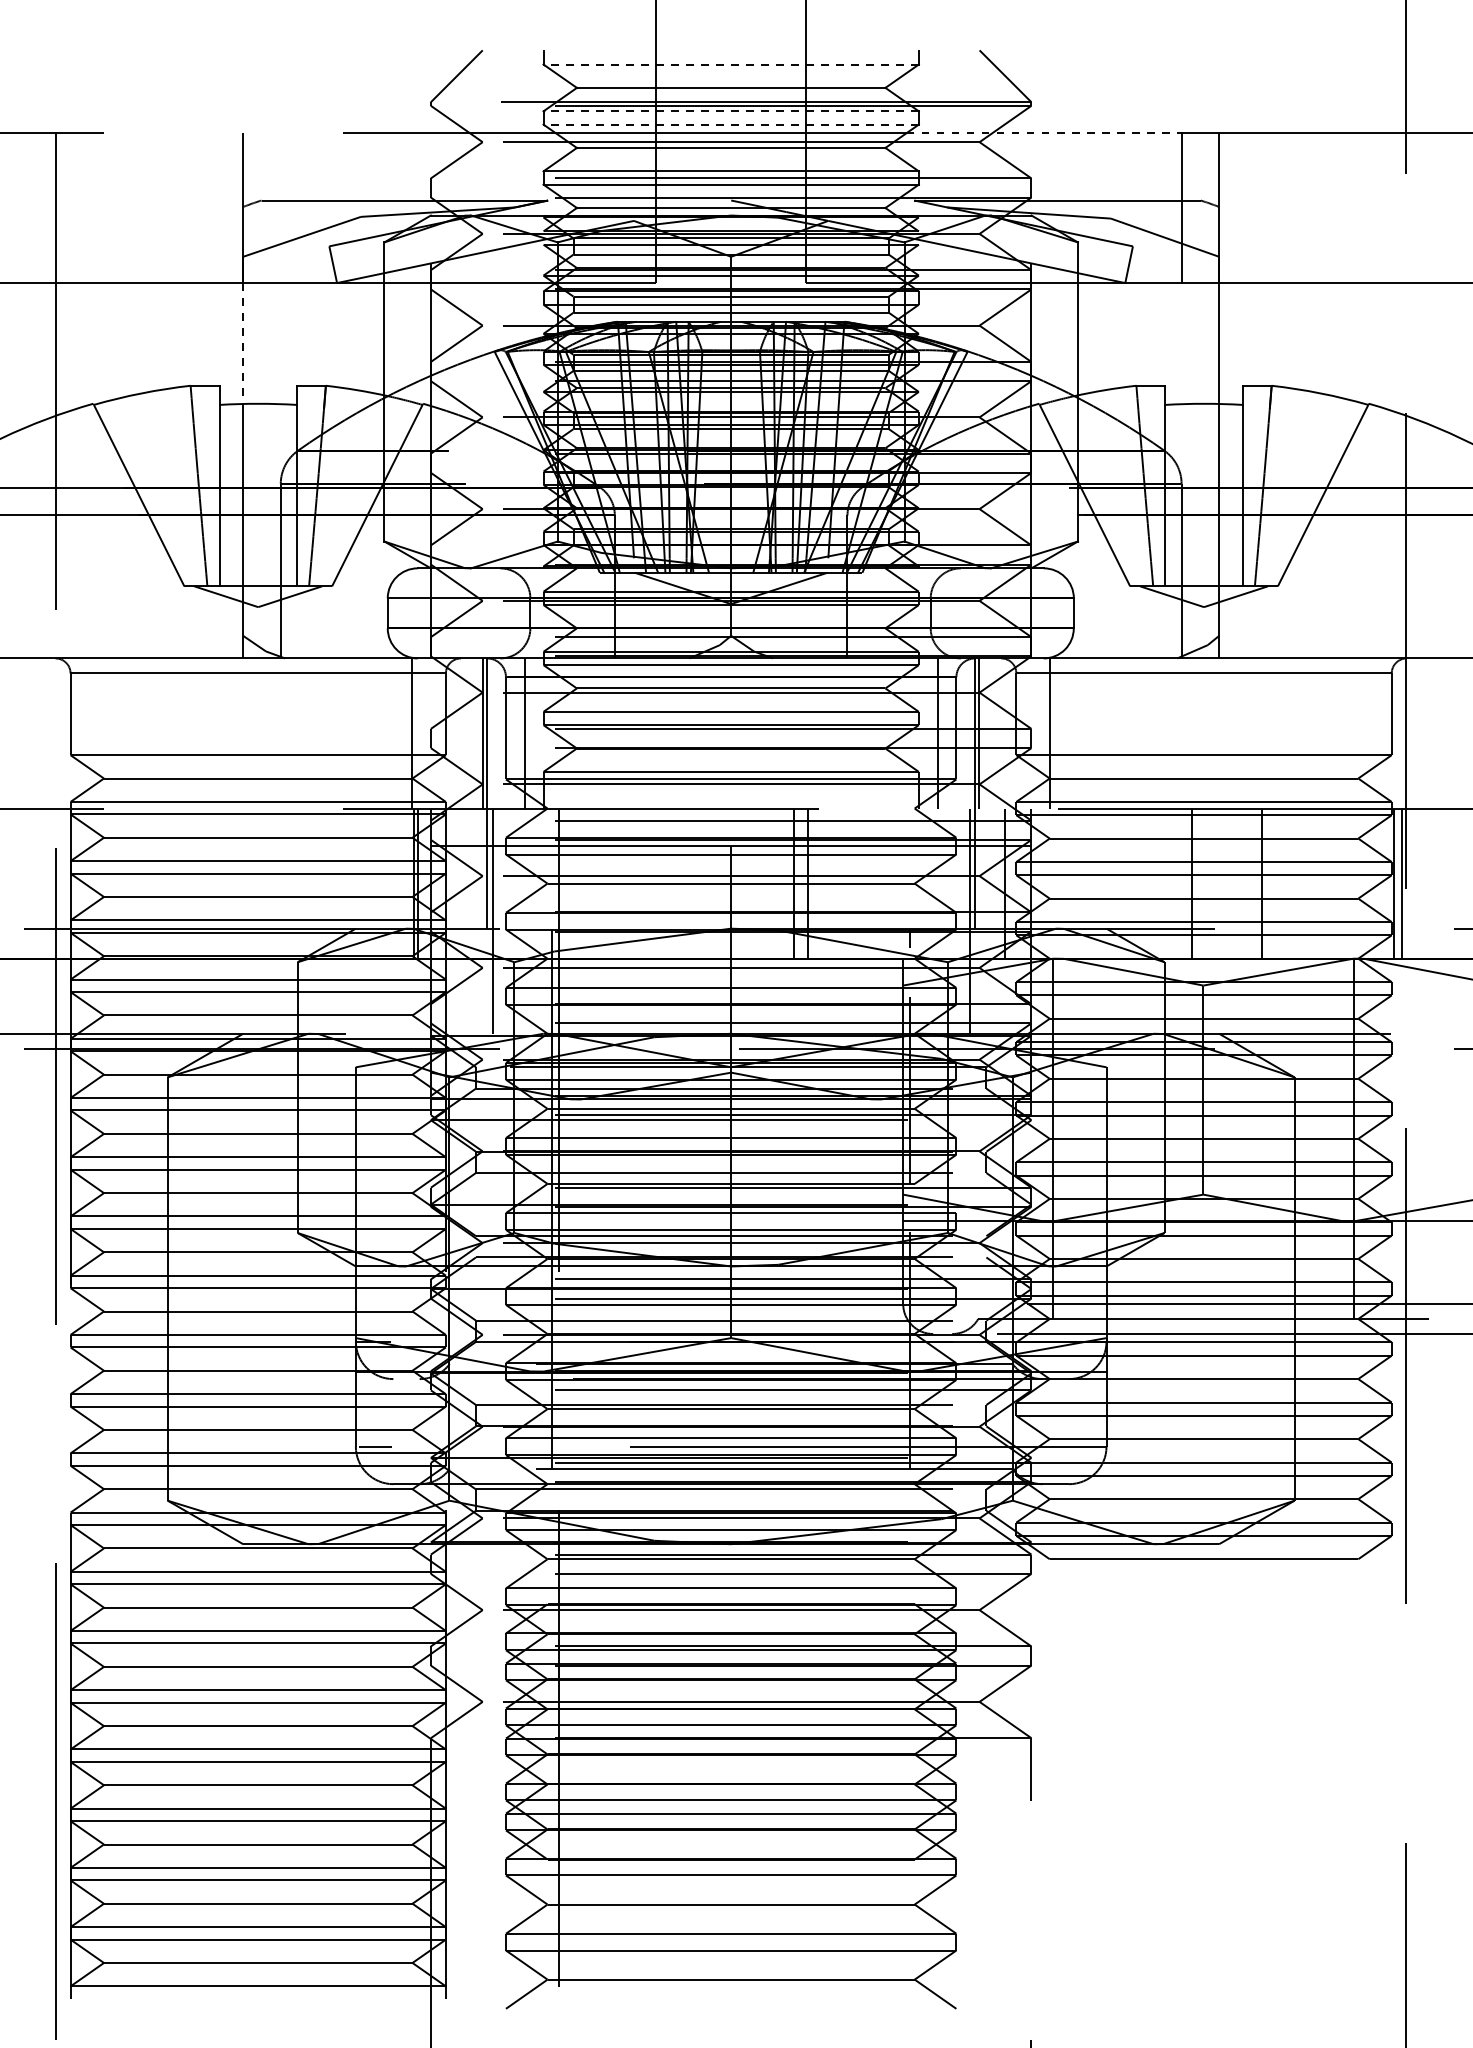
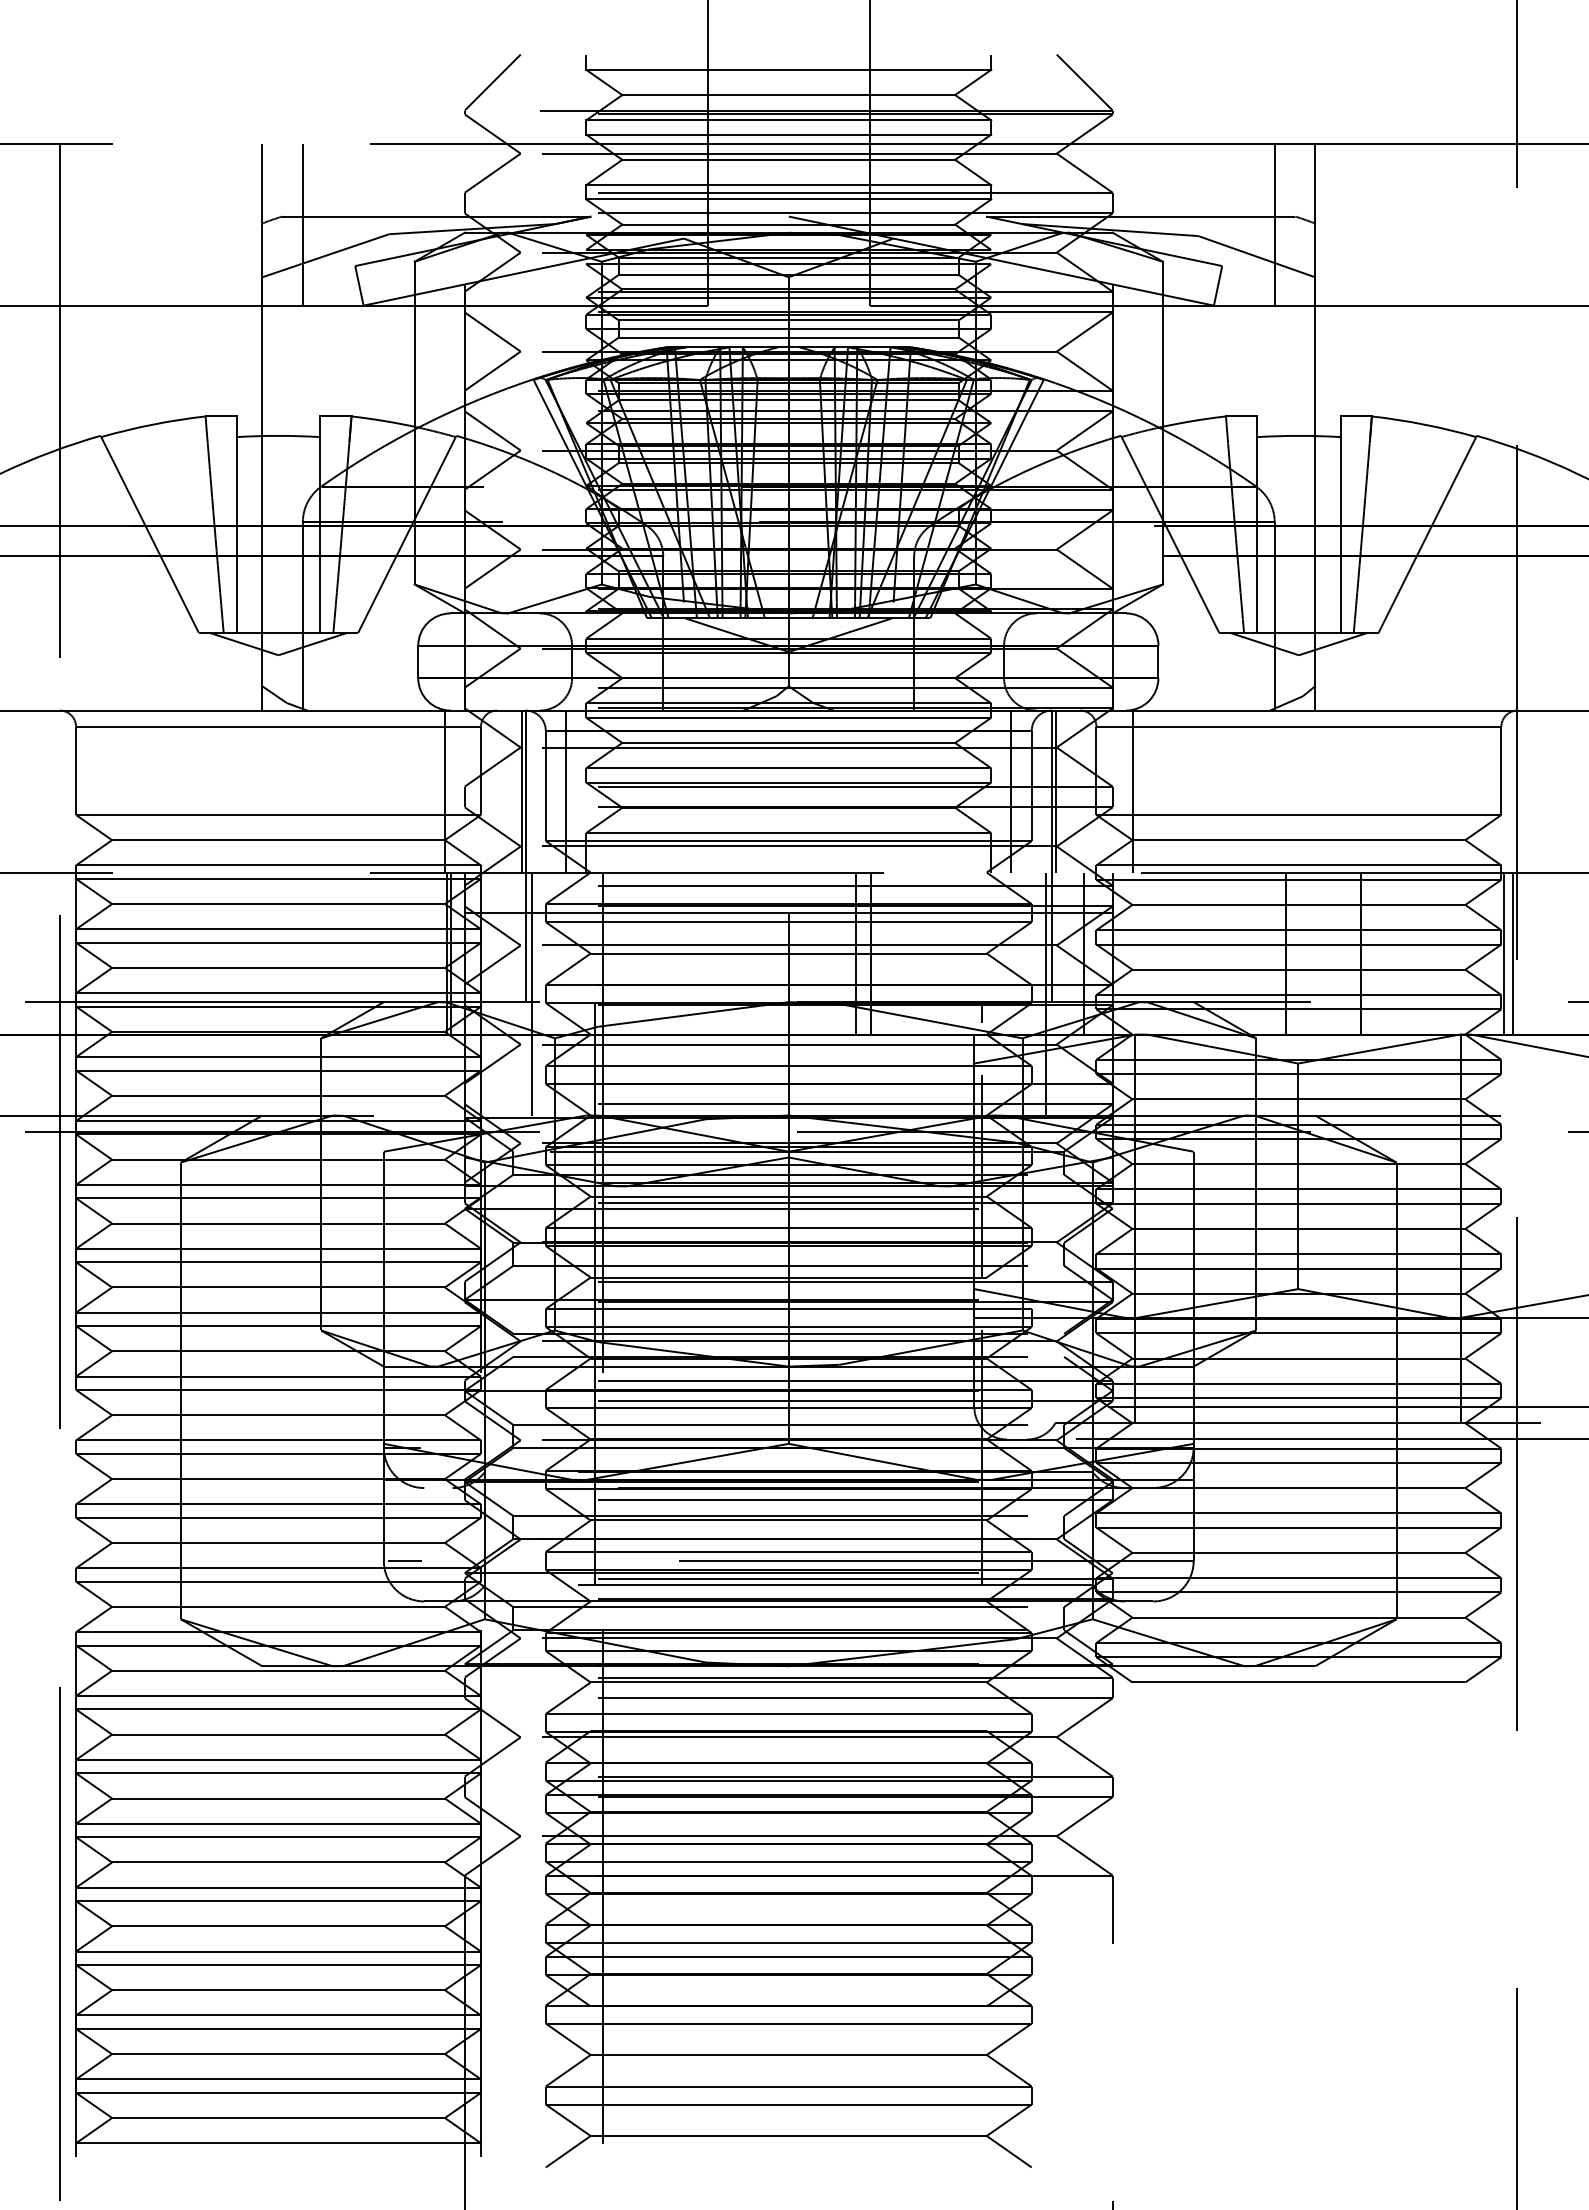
line: (730, 64) -> (788, 69), dashed -> solid
line: (730, 111) -> (788, 120), dashed -> solid
line: (730, 124) -> (788, 134), dashed -> solid
line: (1044, 132) -> (1126, 143), dashed -> solid
line: (280, 207) -> (302, 224), added
line: (243, 344) -> (262, 371), dashed -> solid

